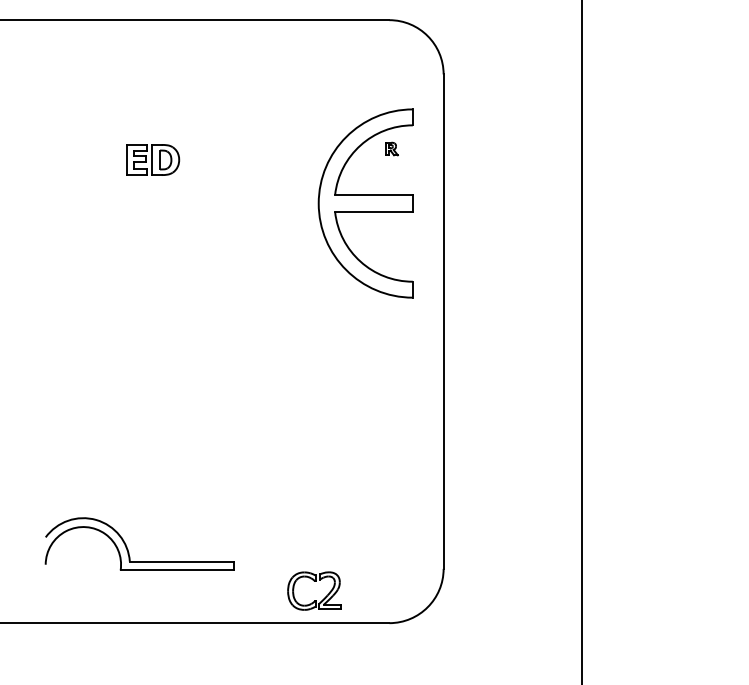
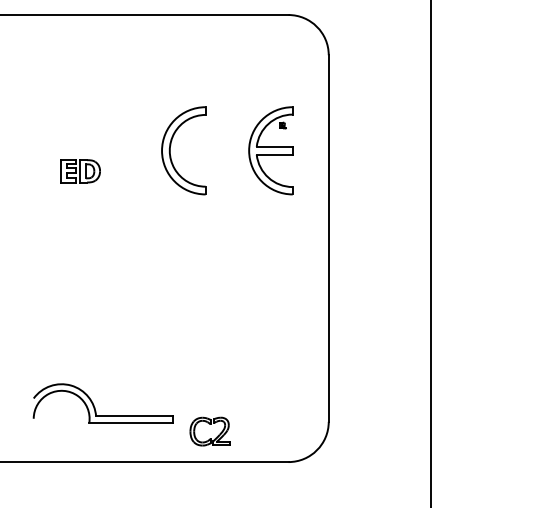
part: (153, 159) -> (81, 170), moved
part: (230, 202) -> (170, 150), added
part: (365, 202) -> (270, 150), size x0.62
part: (314, 581) -> (210, 424), moved

